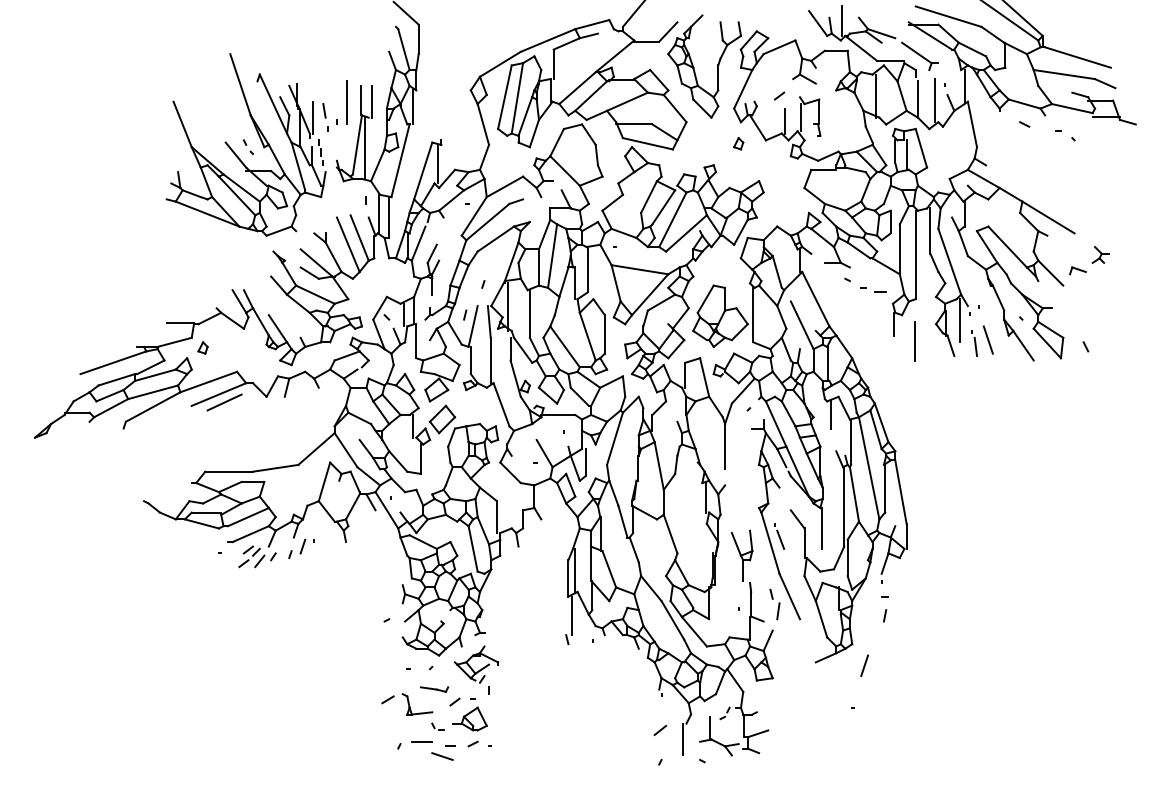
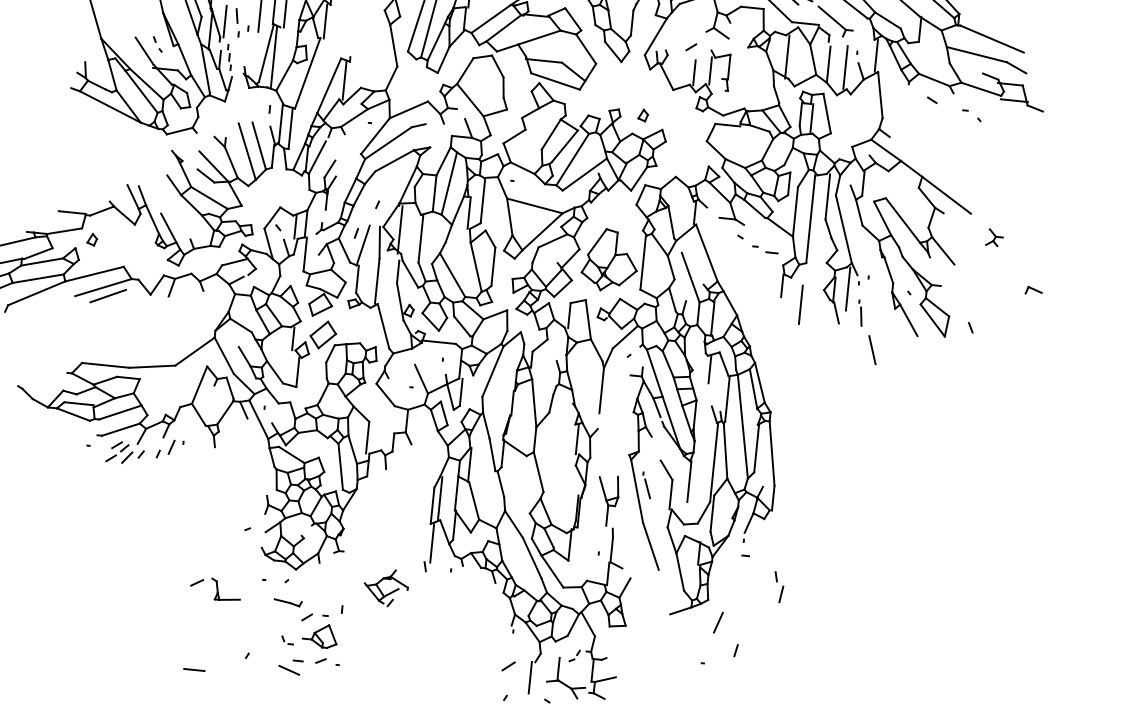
part: (738, 143) -> (643, 115), moved
part: (1077, 270) -> (1033, 290), moved
line: (987, 339) -> (871, 349), moved
part: (774, 604) -> (778, 587), moved
line: (885, 615) -> (736, 650), moved
part: (476, 664) -> (386, 587), moved
part: (407, 704) -> (216, 589), moved
line: (421, 741) -> (193, 669), moved

